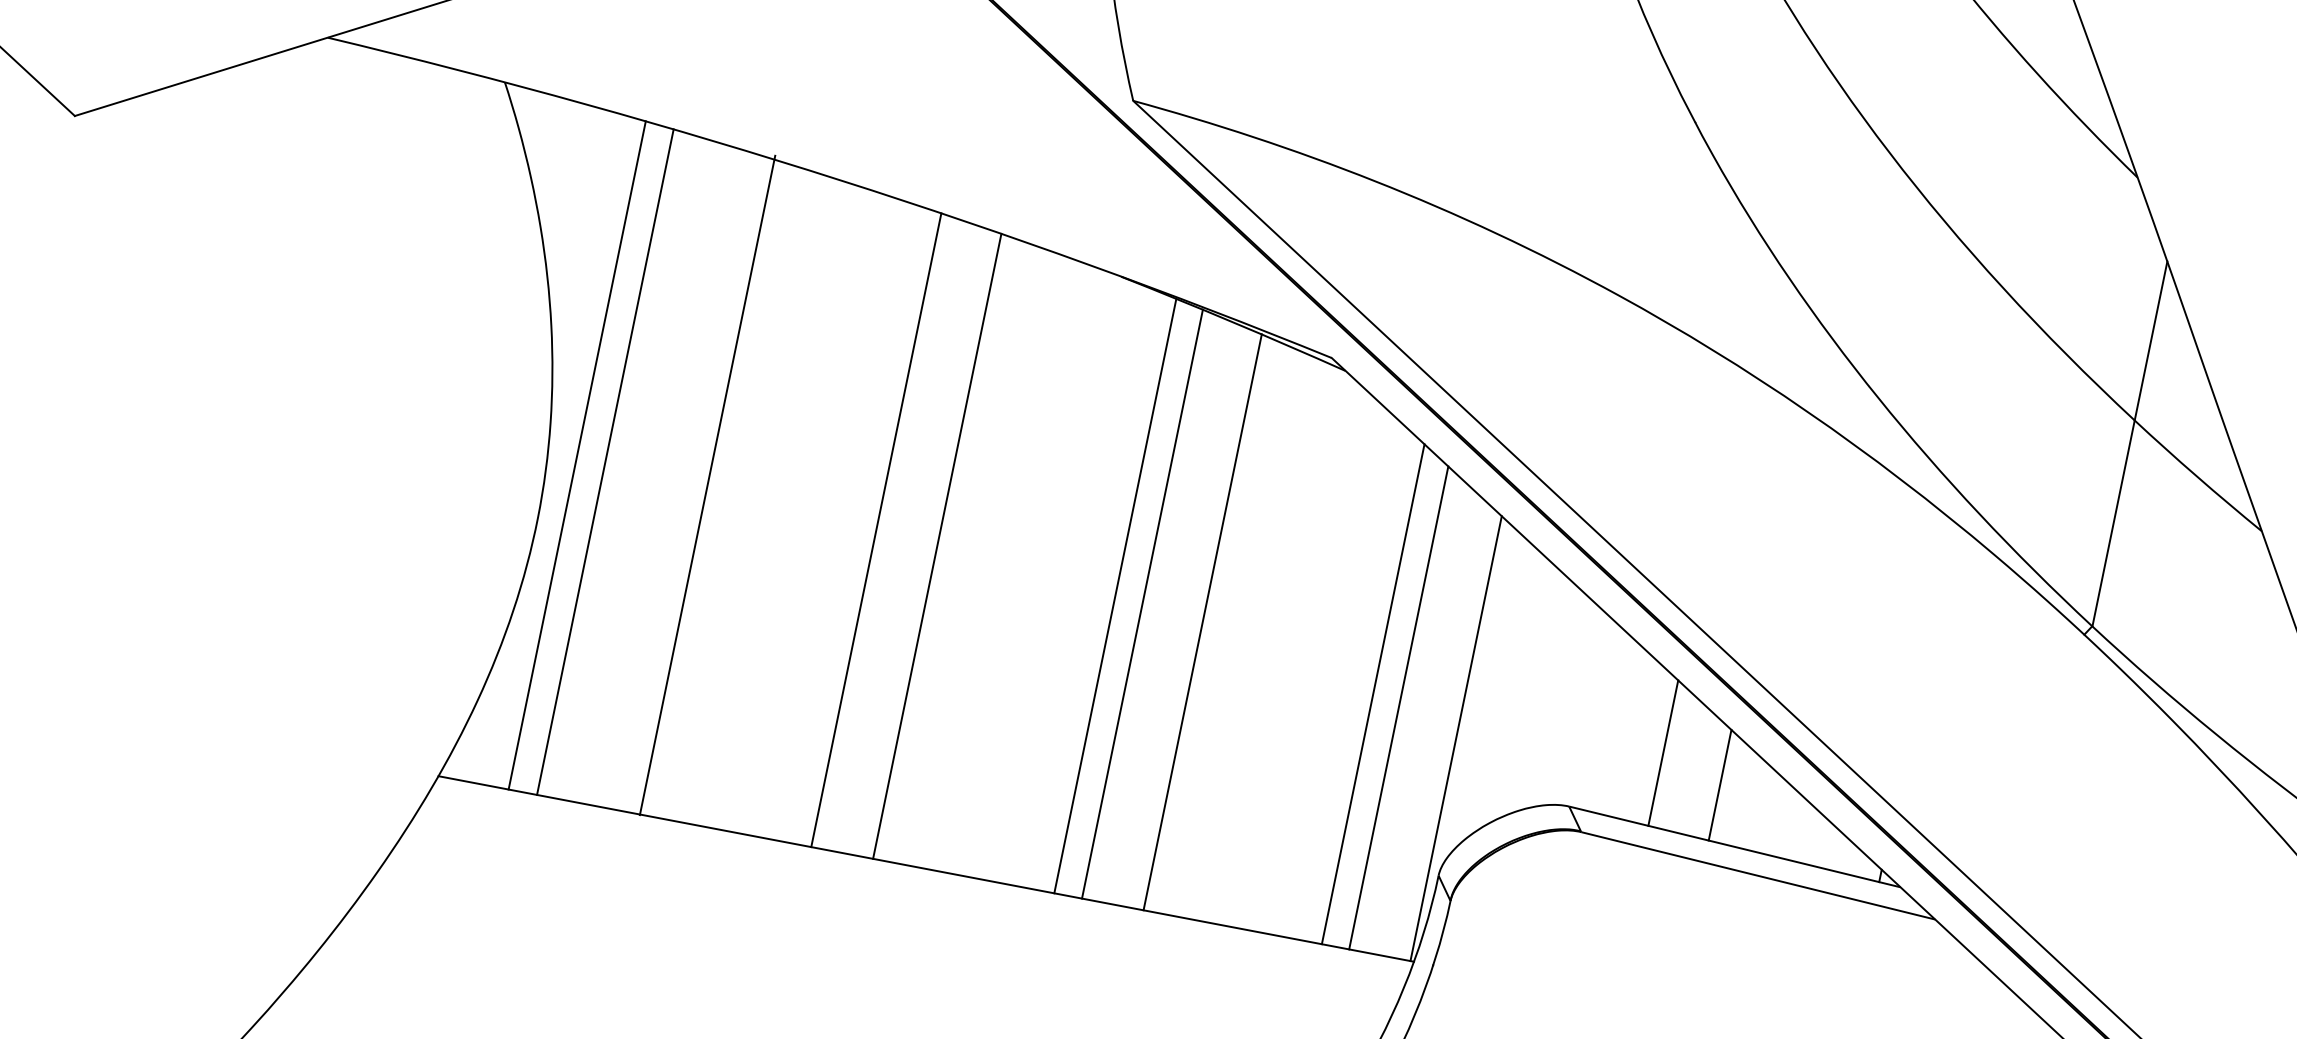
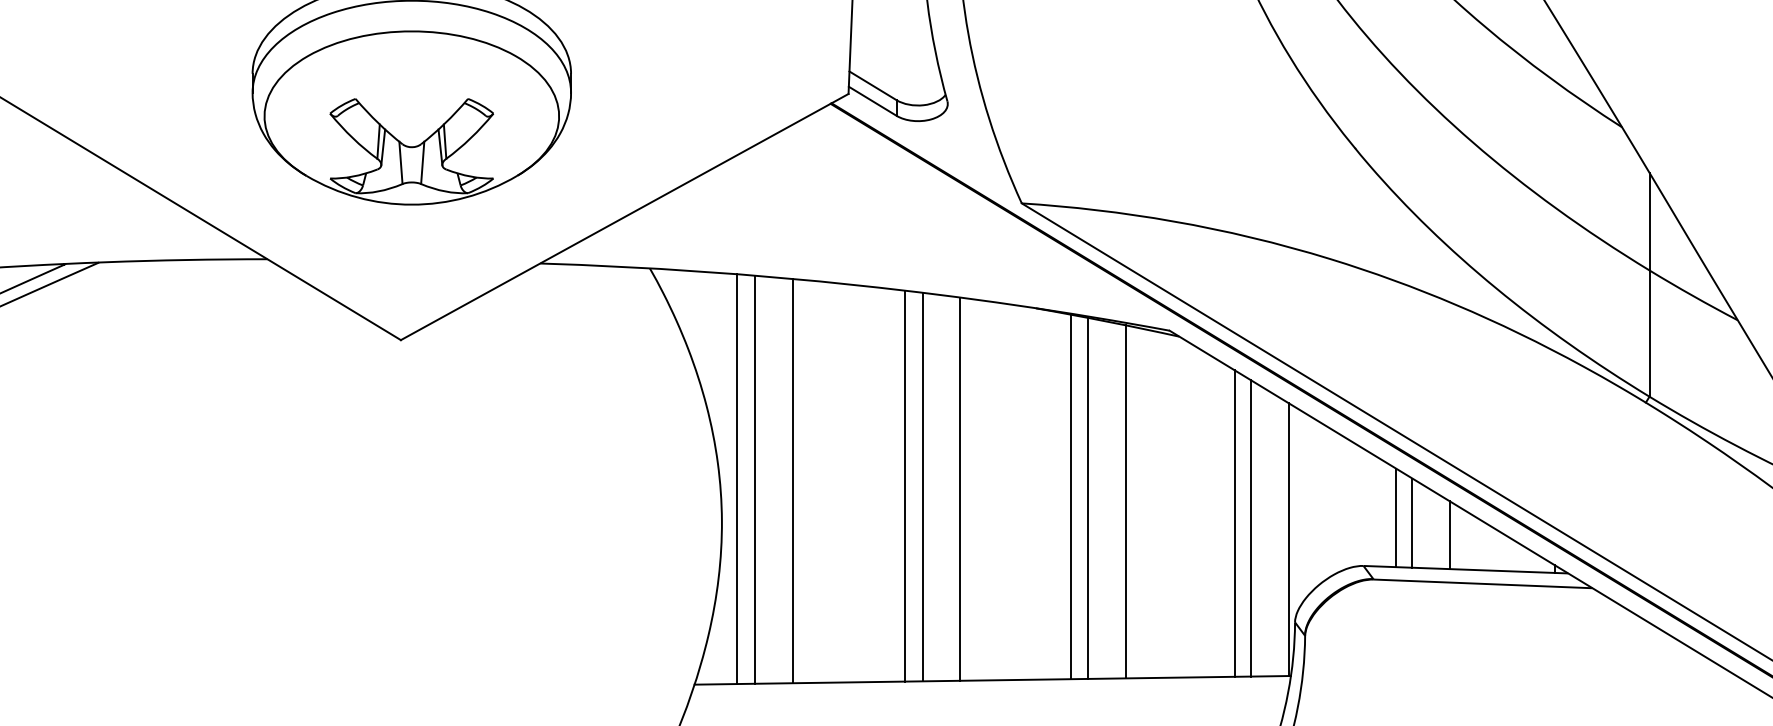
line: (707, 484) -> (792, 480), moved
line: (849, 522) -> (905, 485), added
line: (1637, 738) -> (1395, 517), added

